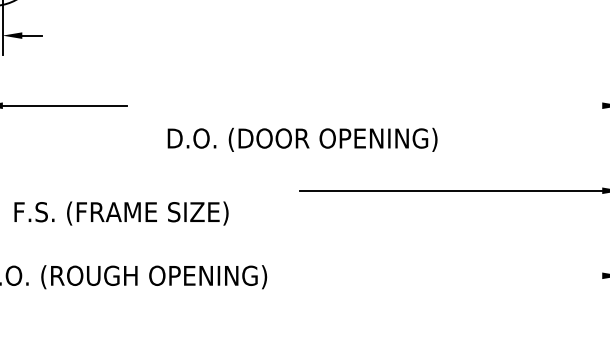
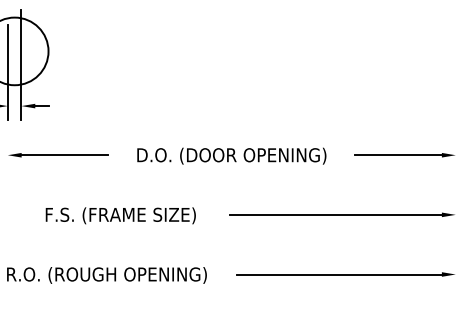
line: (540, 106) -> (398, 155), added
text: (302, 138) -> (231, 155), moved
text: (121, 213) -> (120, 215), moved
line: (456, 275) -> (339, 274), added

